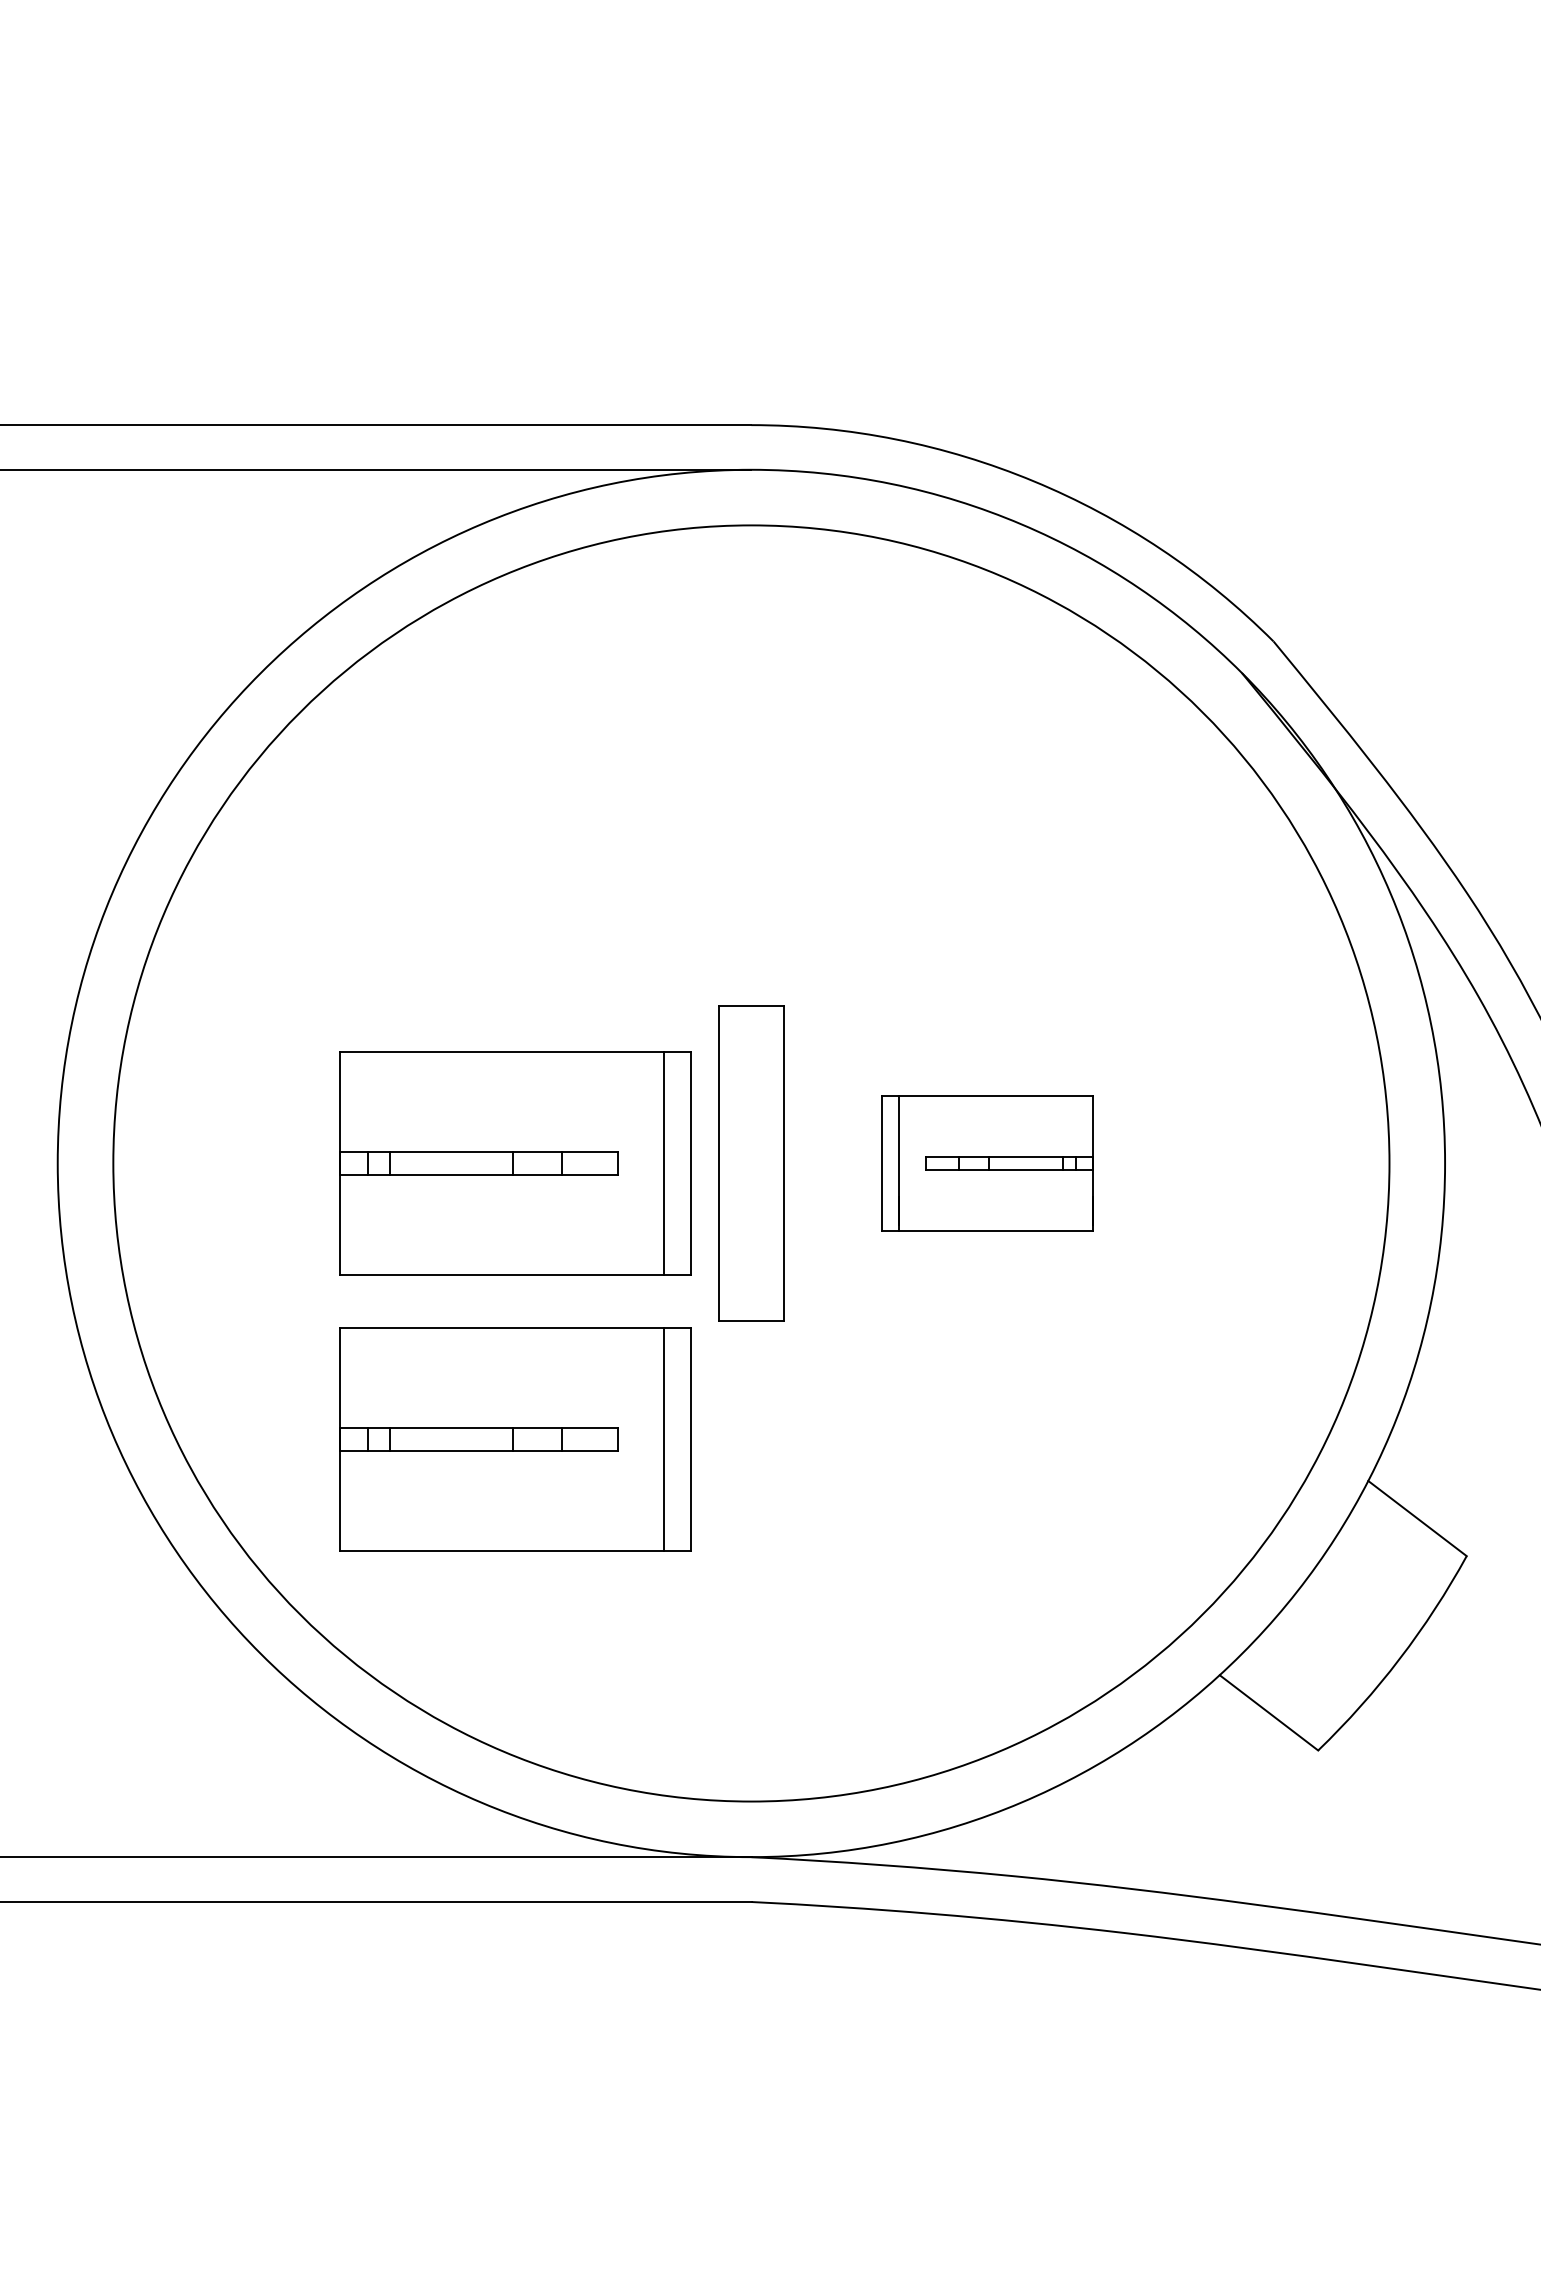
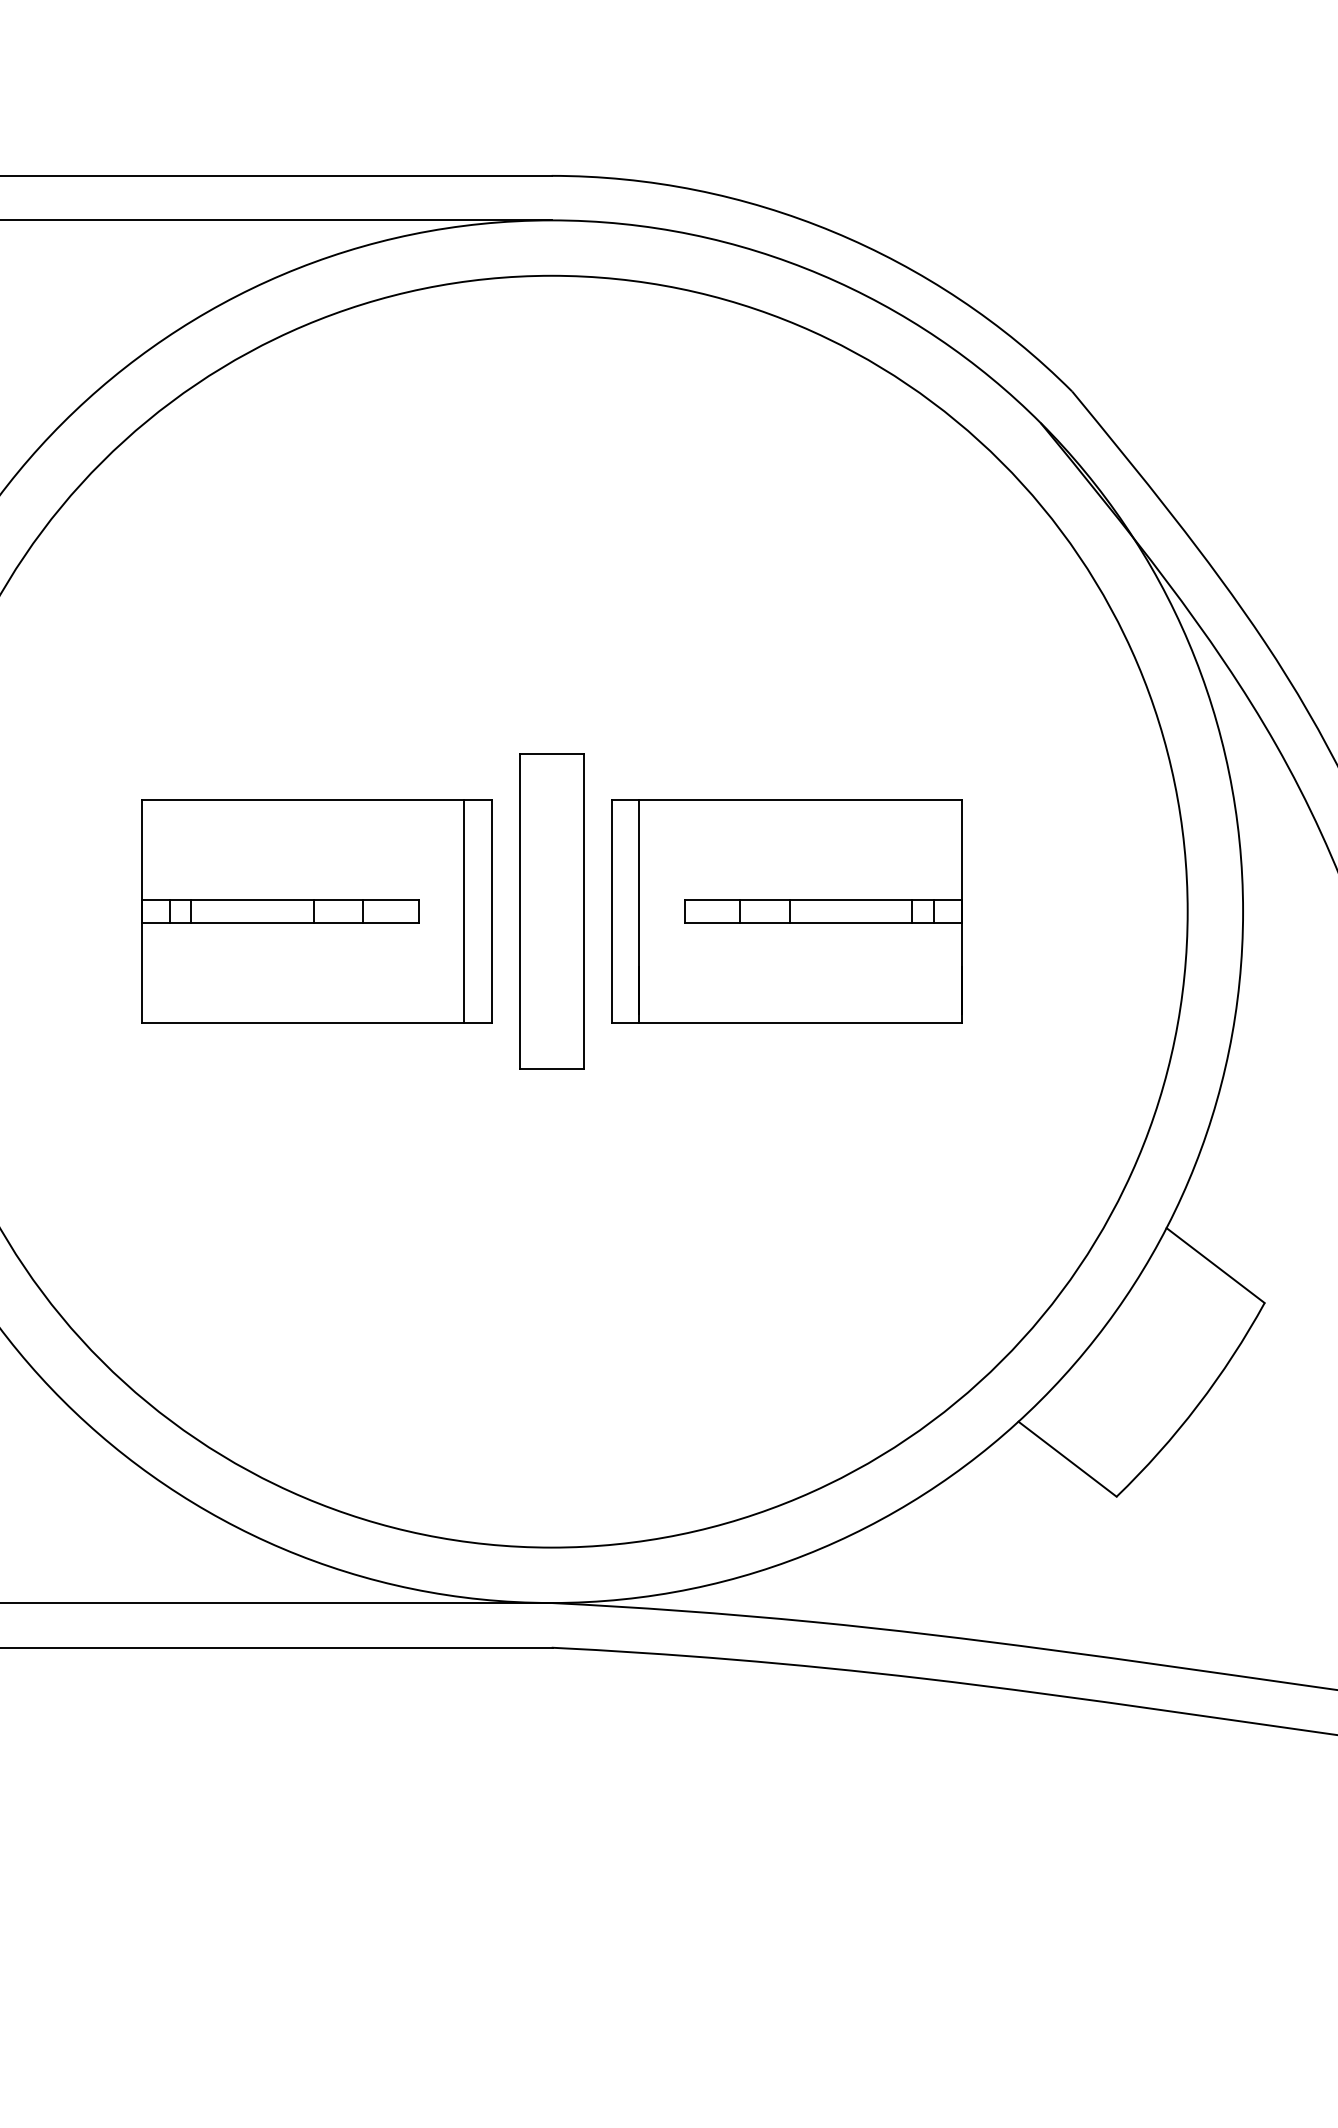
part: (987, 1163) -> (787, 911), size x1.67
part: (515, 1439) -> (316, 1186), removed

